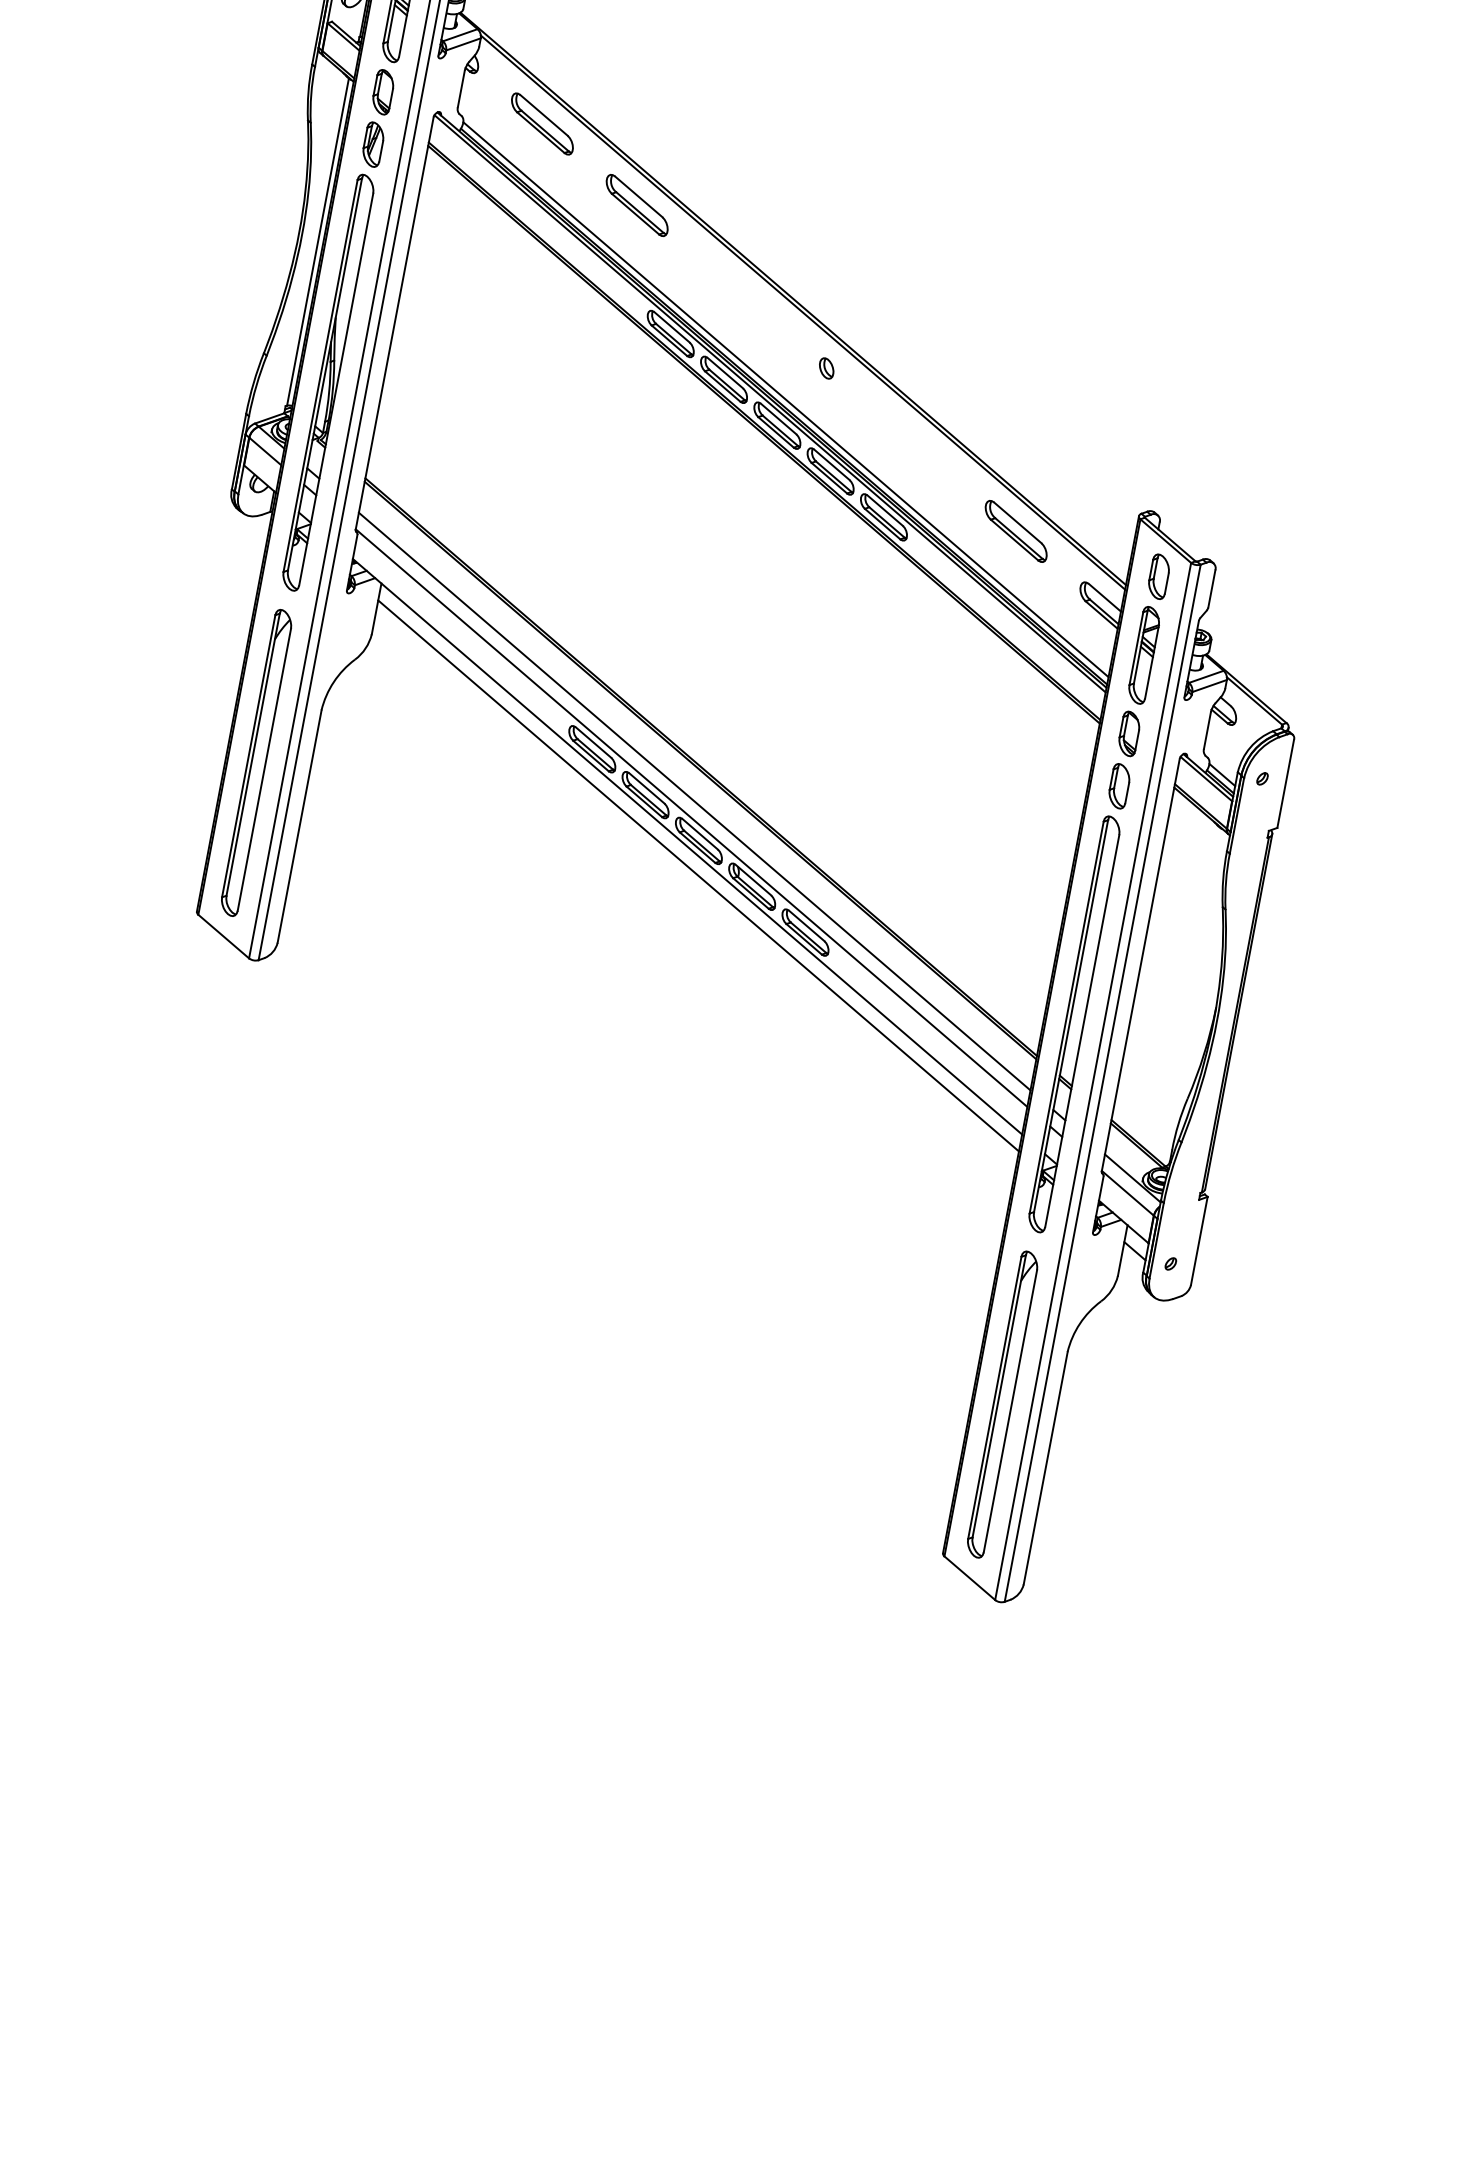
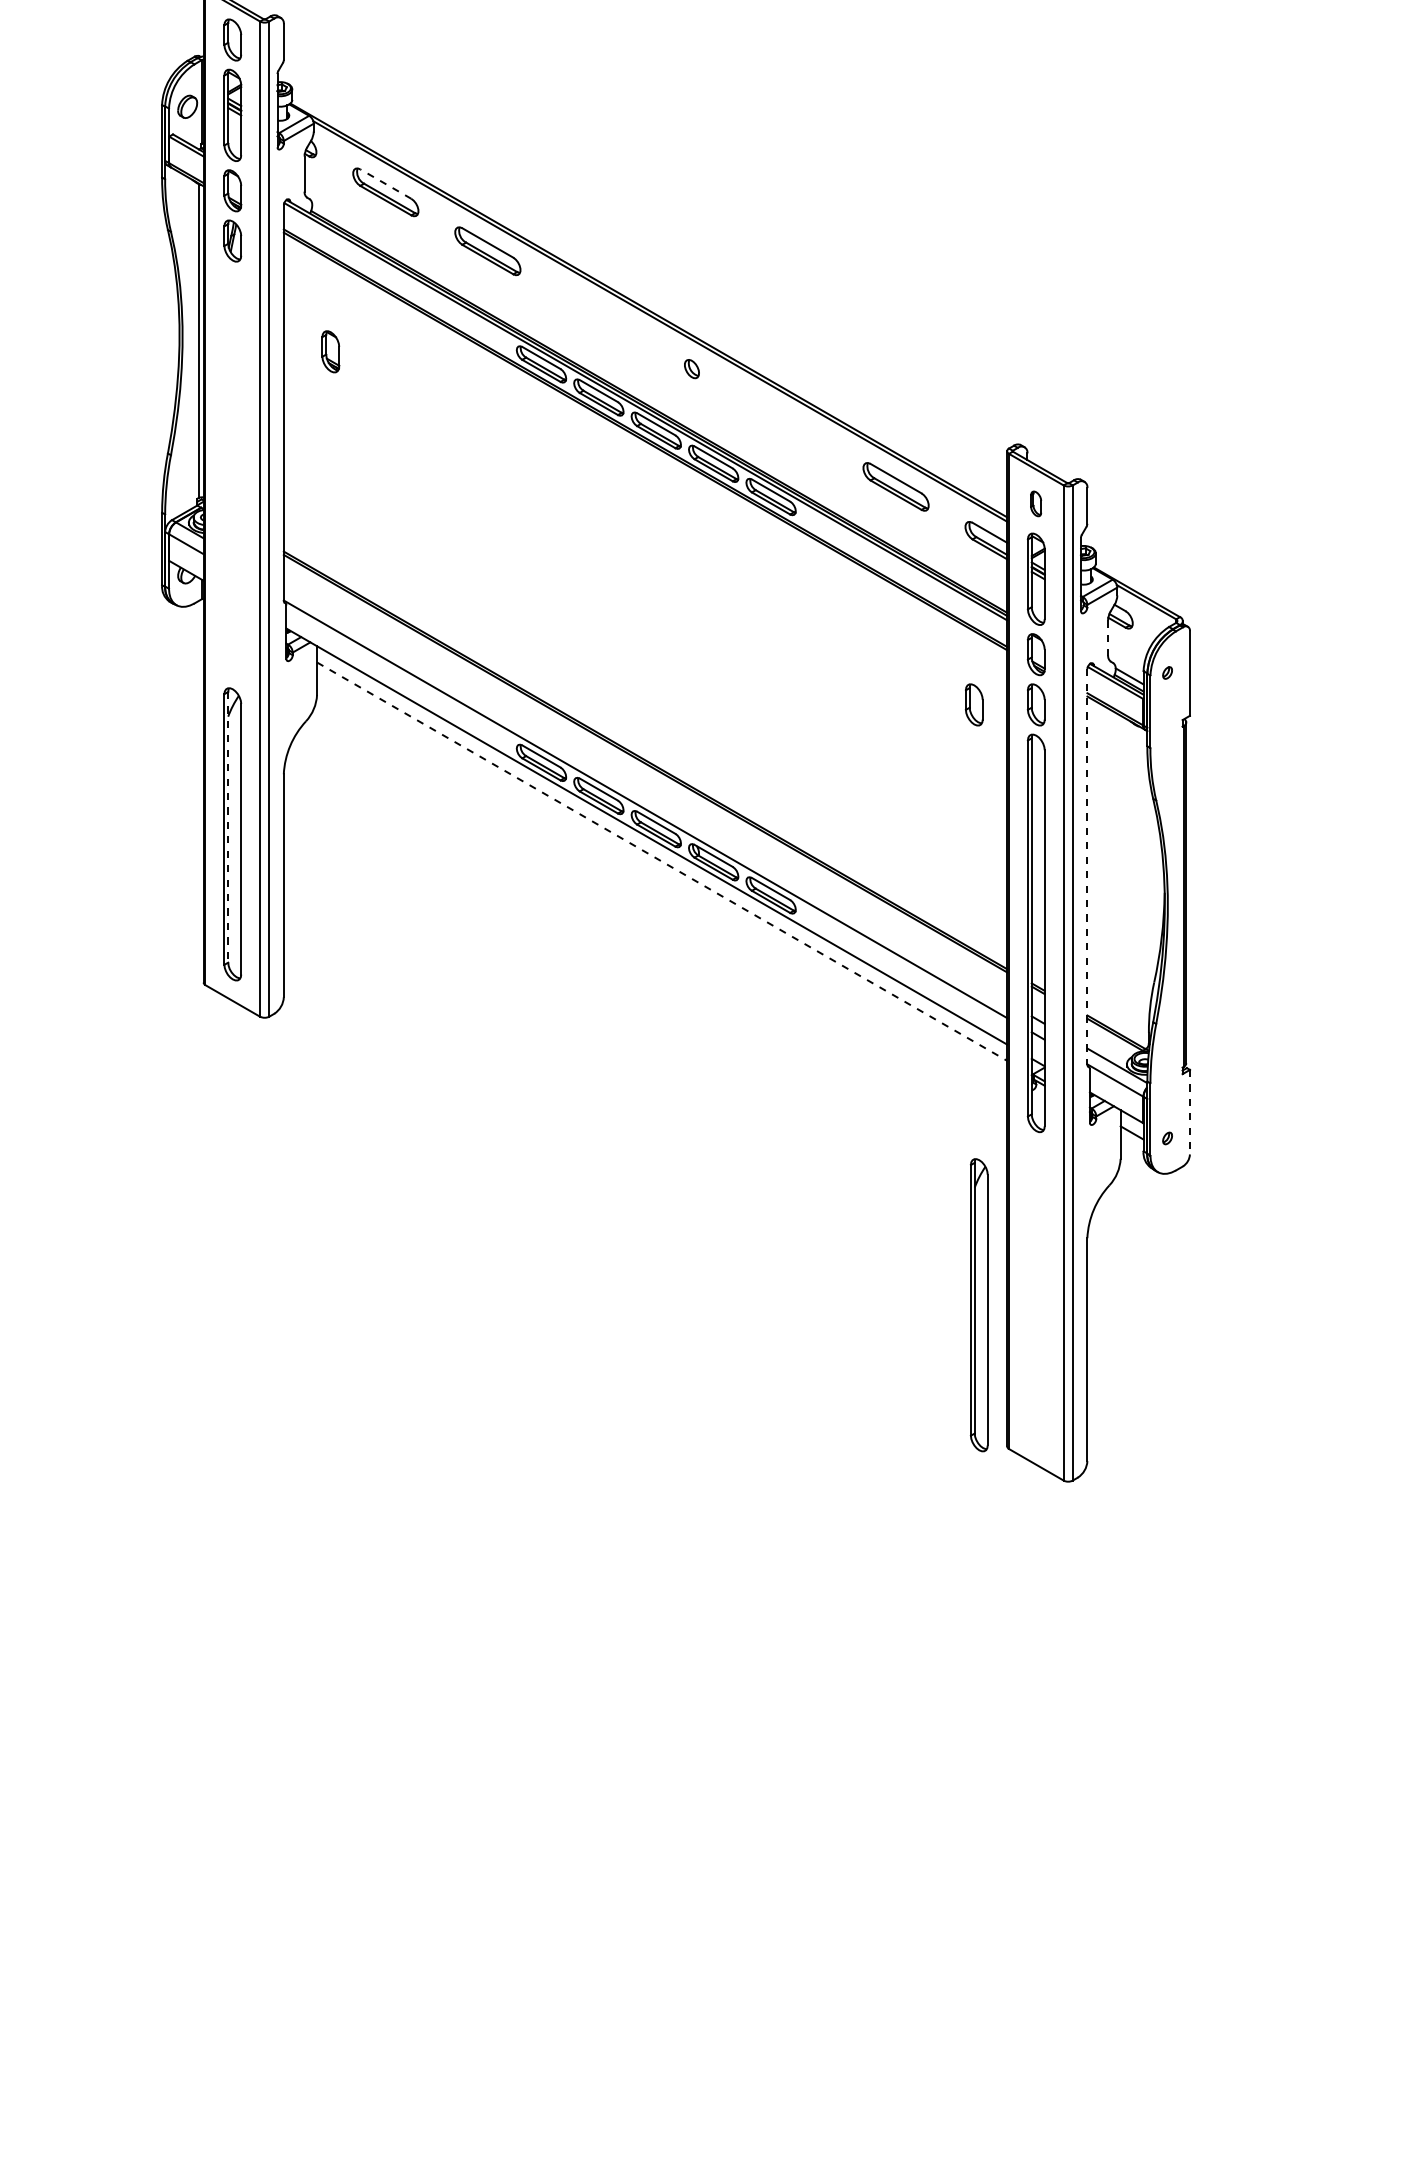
line: (543, 114) -> (385, 183), solid -> dashed
part: (453, 278) -> (330, 351), added
part: (328, 382) -> (232, 469), removed
line: (785, 399) -> (659, 404), removed
part: (1158, 576) -> (1035, 503), size x0.6
line: (1207, 730) -> (1108, 637), solid -> dashed
line: (253, 754) -> (228, 827), solid -> dashed
part: (1054, 773) -> (973, 704), added
line: (694, 801) -> (645, 793), removed
line: (699, 875) -> (662, 861), solid -> dashed
line: (1140, 964) -> (1087, 866), solid -> dashed
line: (1198, 1241) -> (1189, 1112), solid -> dashed
part: (1001, 1404) -> (978, 1305), moved

